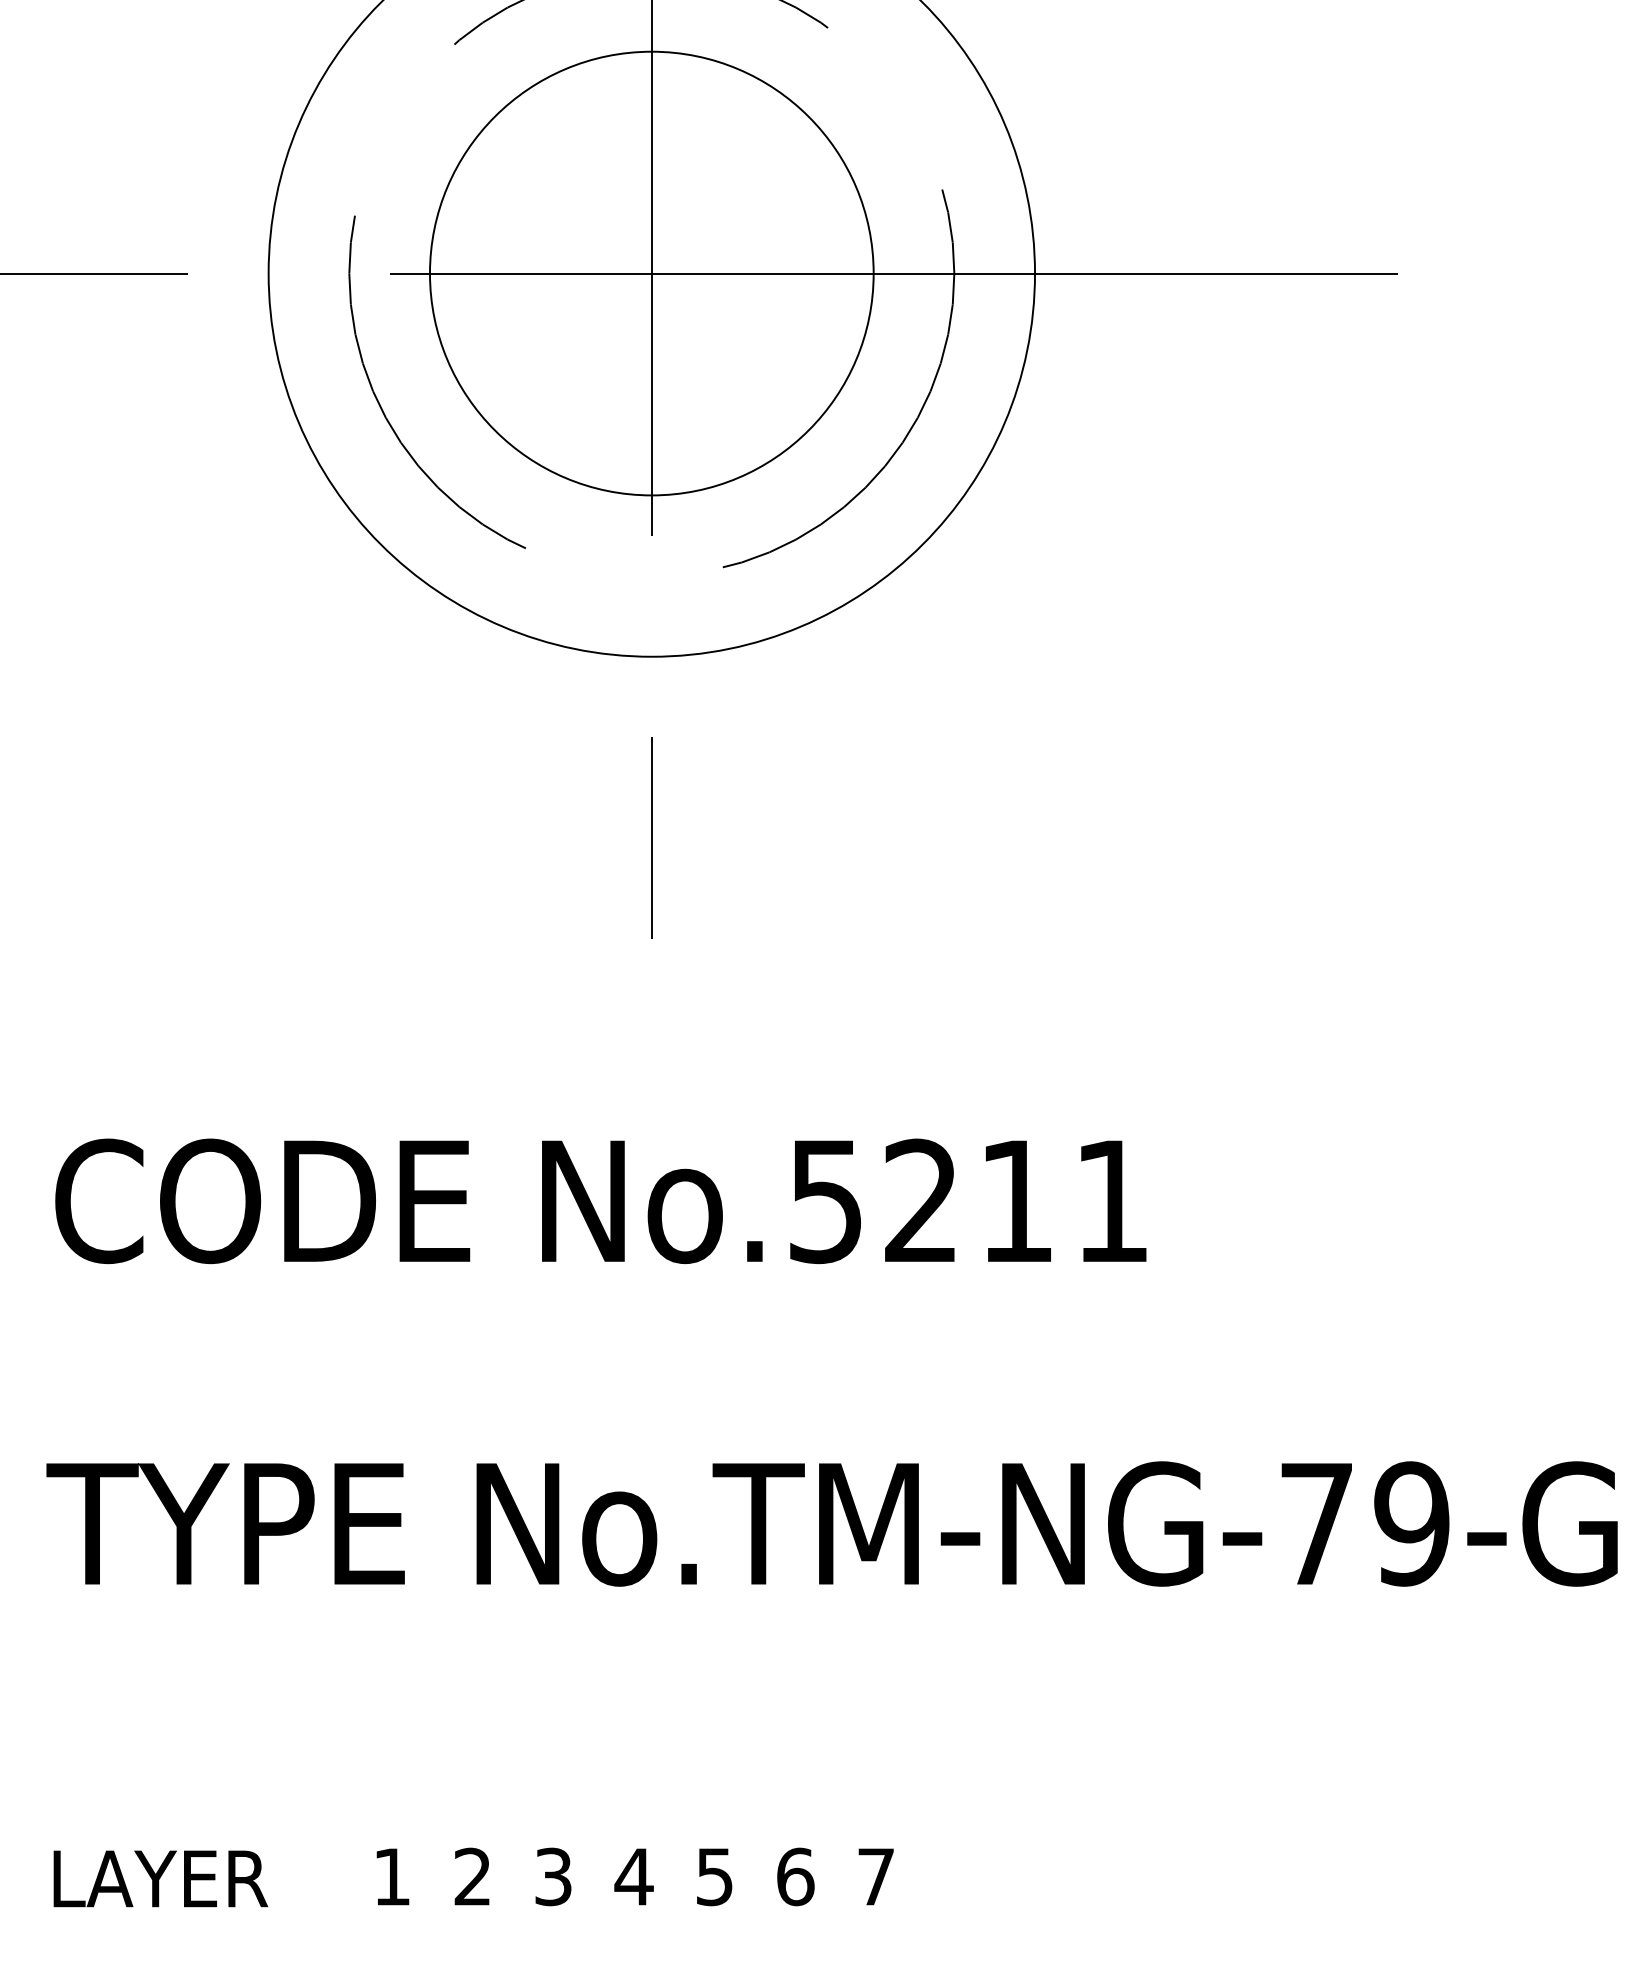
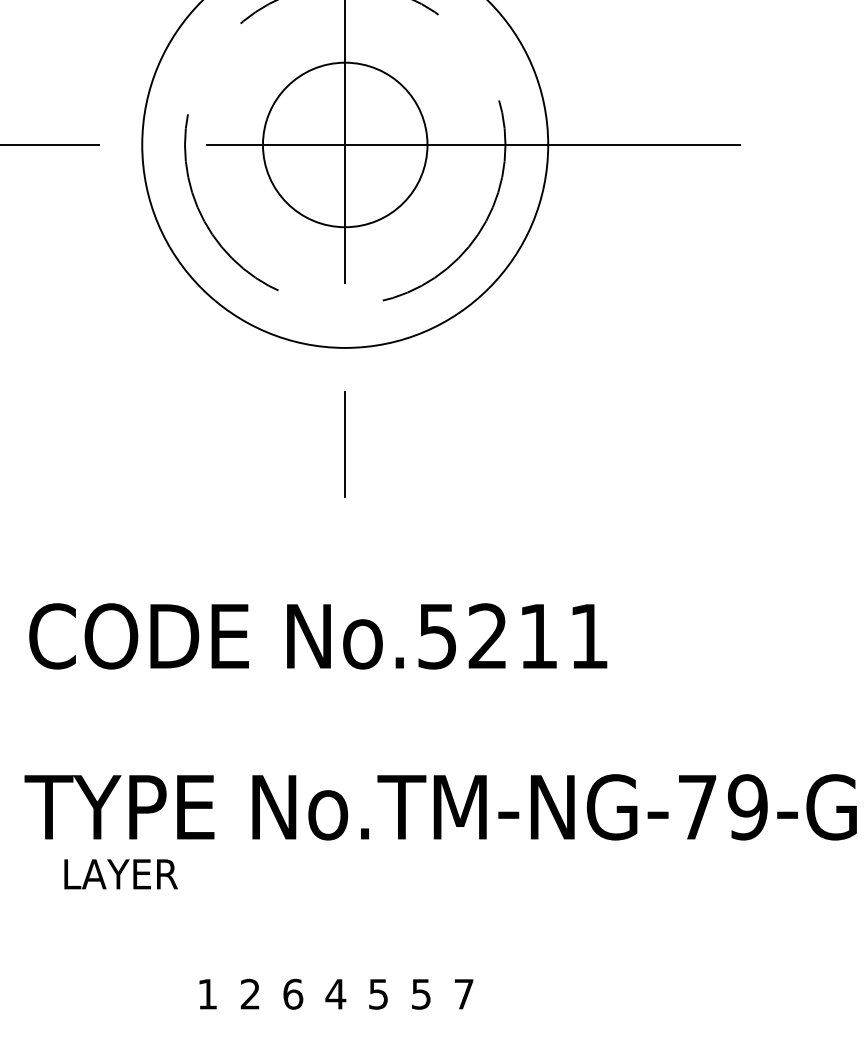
circle: (650, 272) -> (344, 144), size x0.7
text: (554, 1875) -> (293, 993), 3 -> 6
text: (795, 1875) -> (421, 993), 6 -> 5
text: (159, 1879) -> (120, 874), moved

